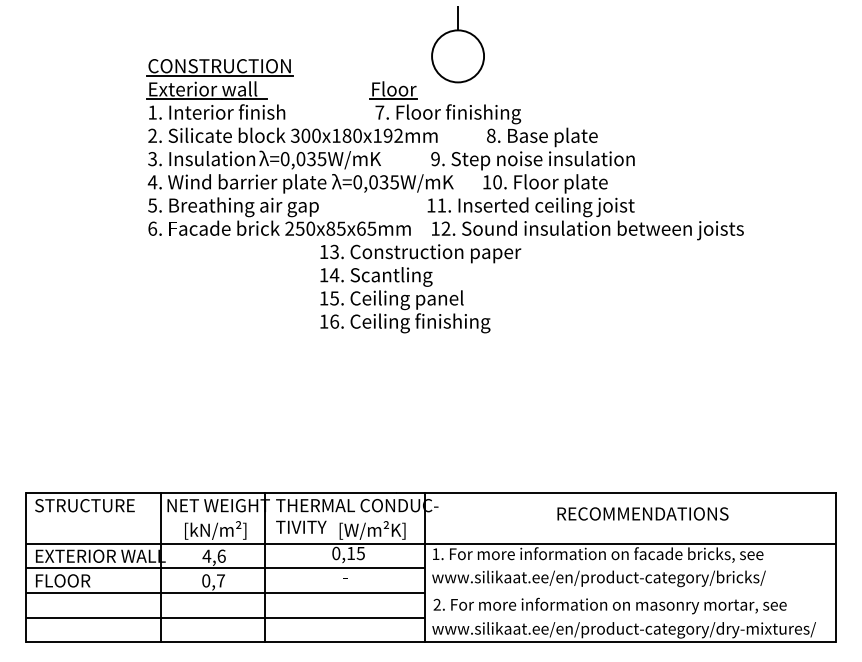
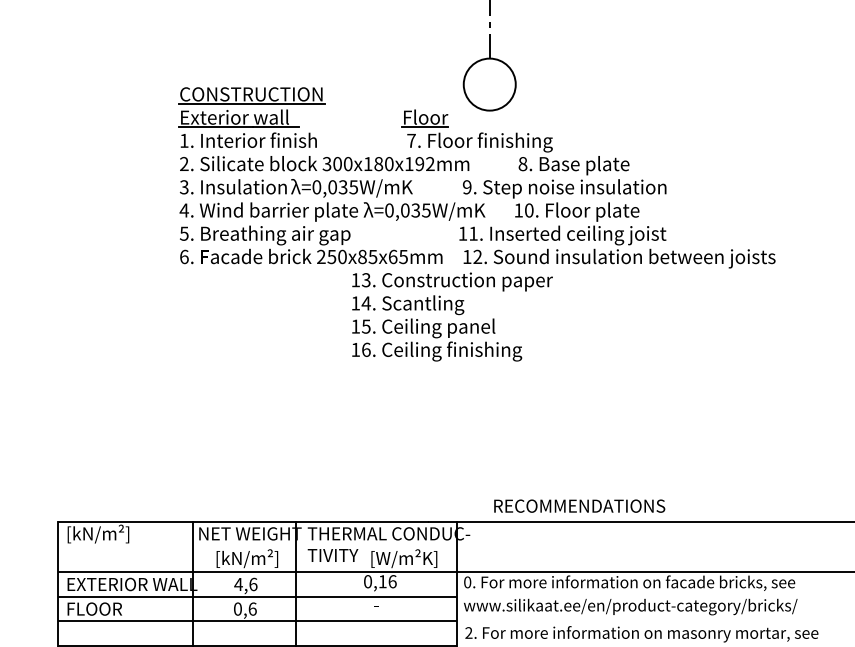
text: (84, 505) -> (116, 533), STRUCTURE -> [kN/m²]
text: (642, 513) -> (579, 505), moved
text: (360, 553) -> (392, 581), 0,15 -> 0,16
text: (435, 554) -> (467, 582), 1. -> 0.
text: (221, 580) -> (253, 608), 0,7 -> 0,6

